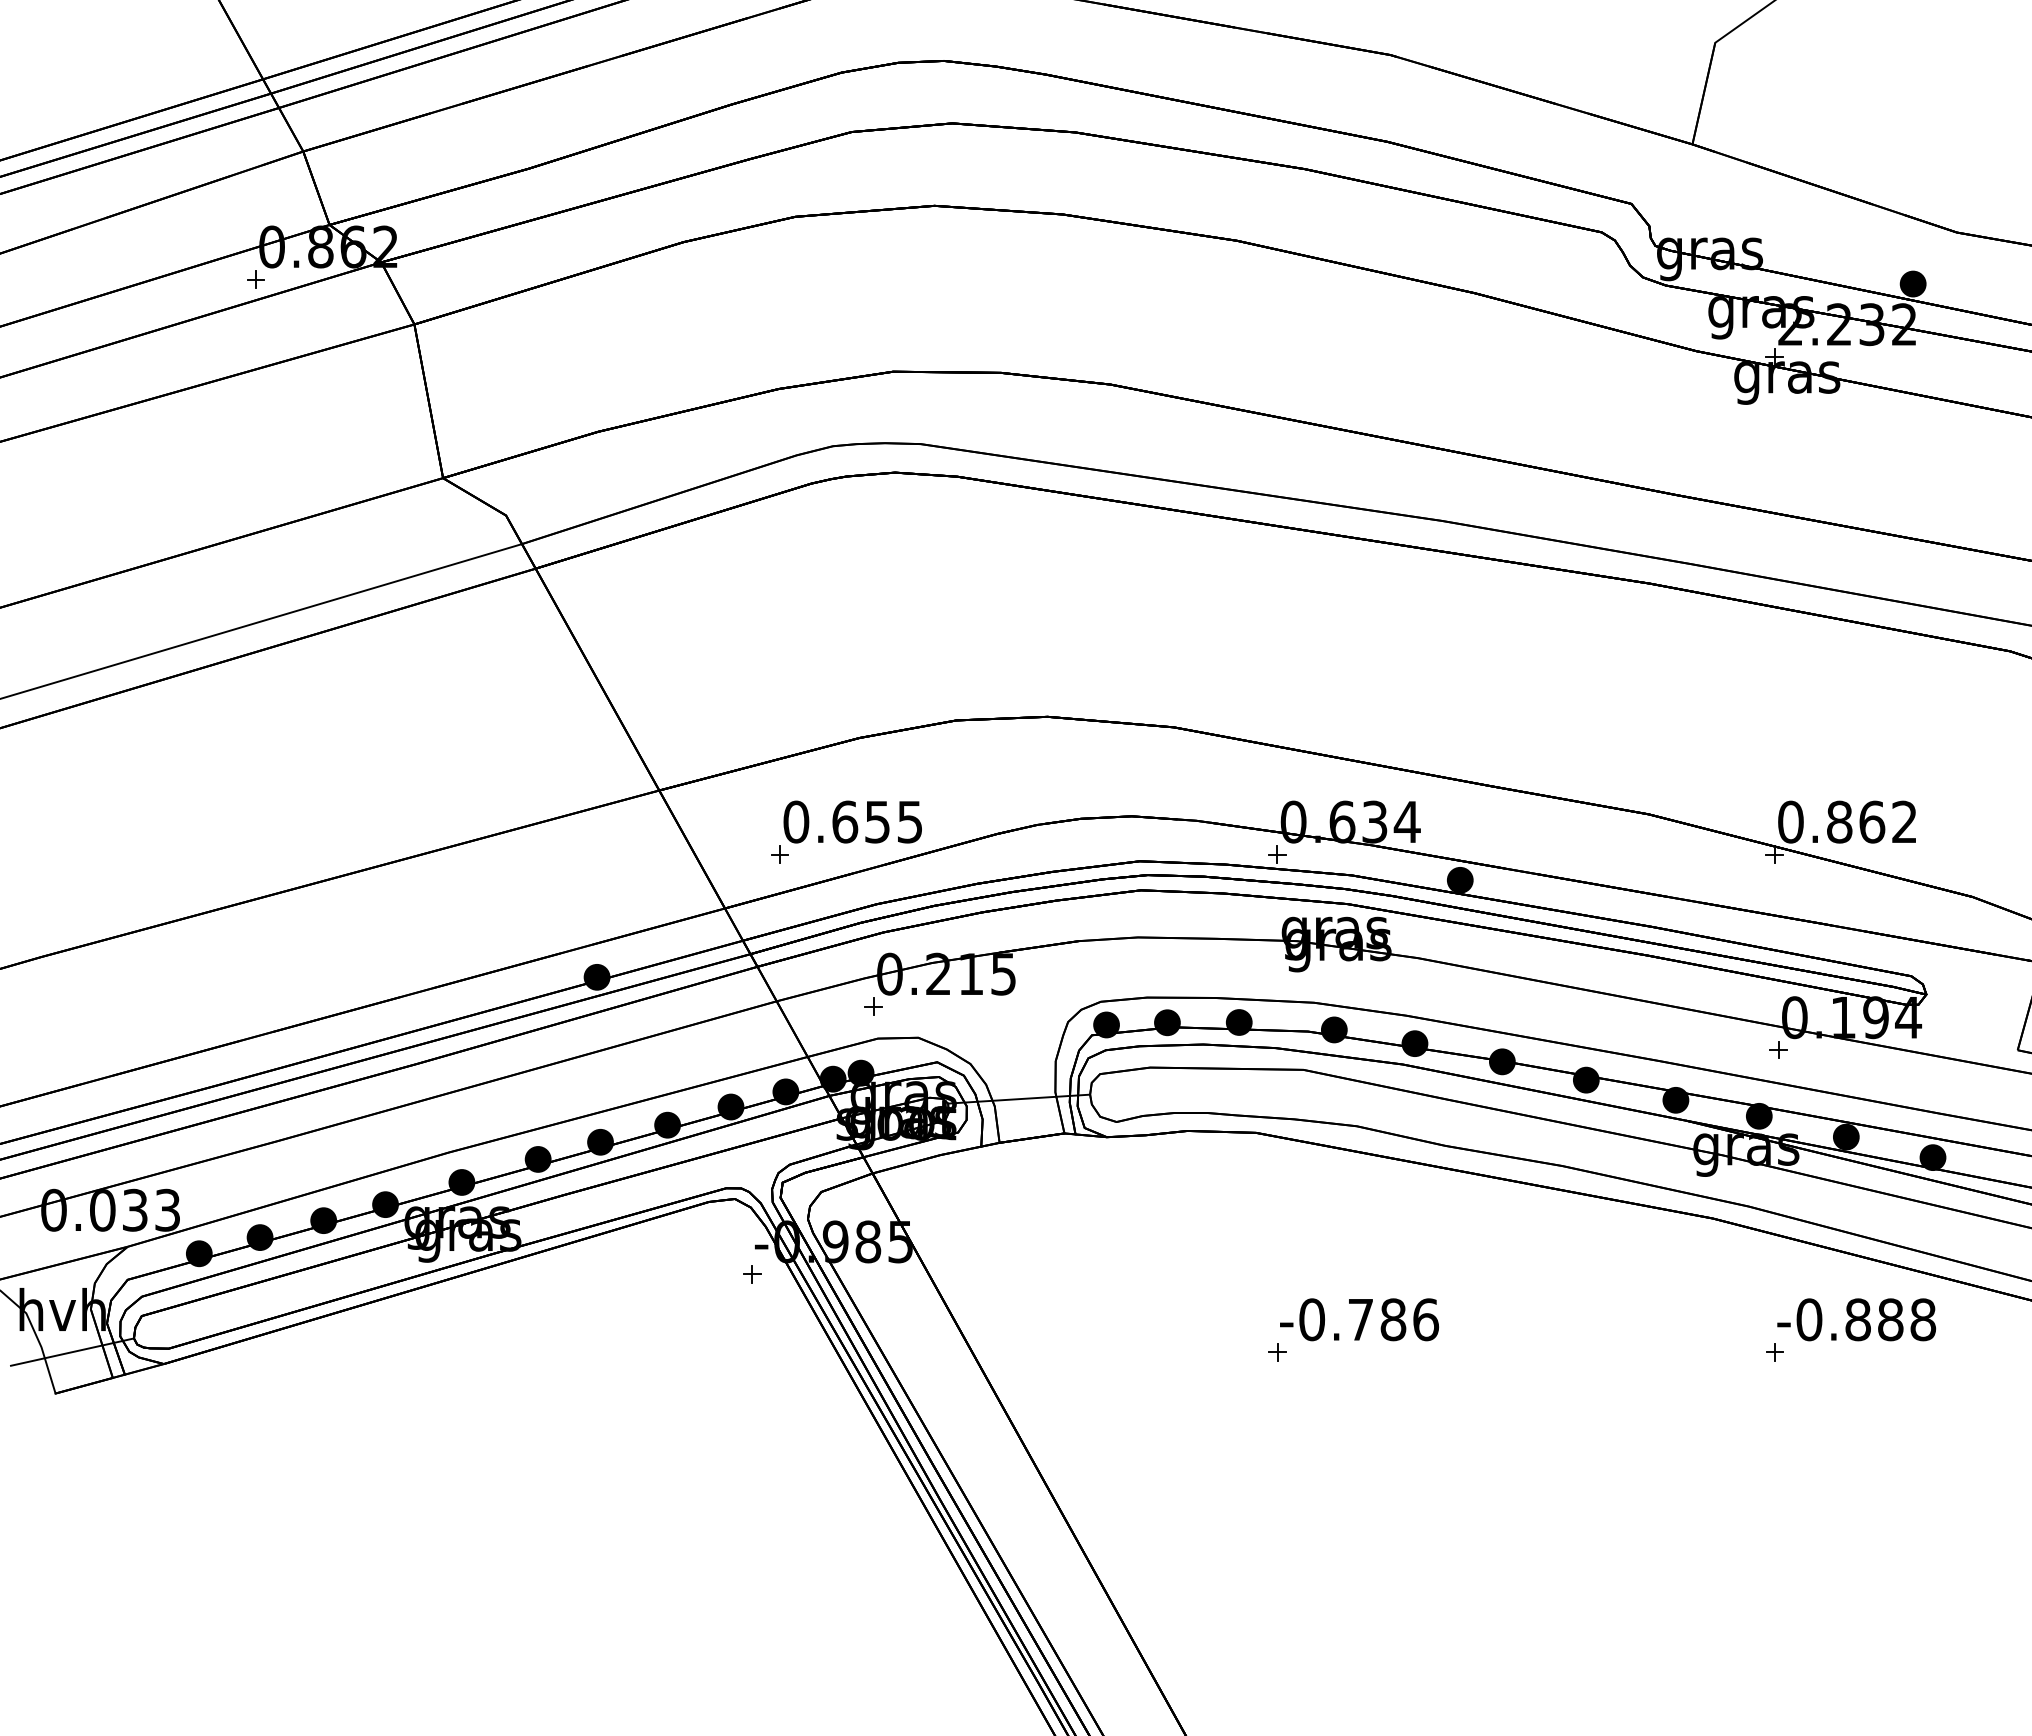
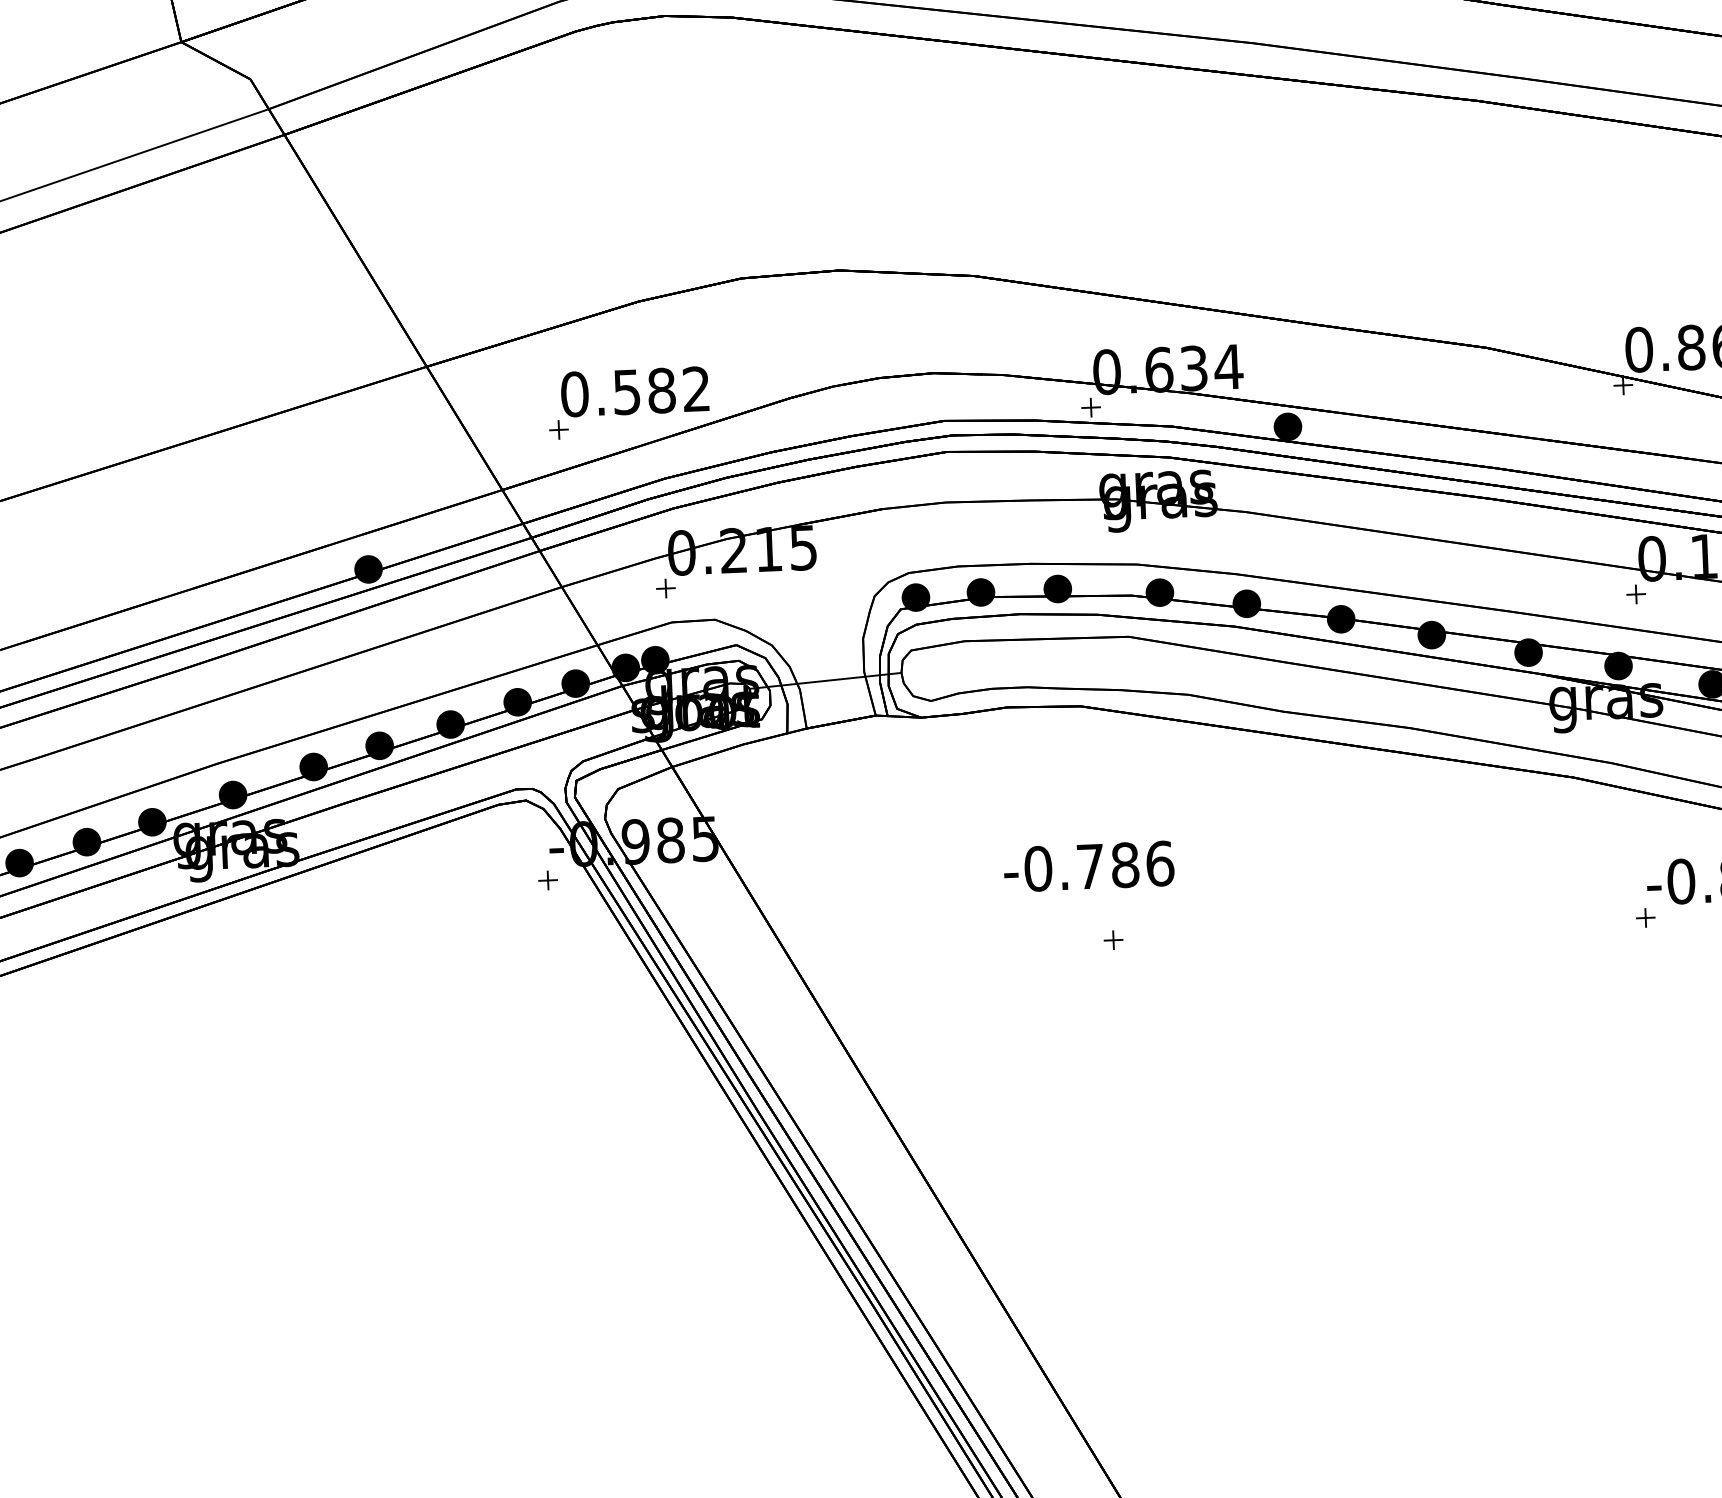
text: (876, 821) -> (660, 390), 0.655 -> 0.582
text: (1359, 1319) -> (1089, 866), moved

